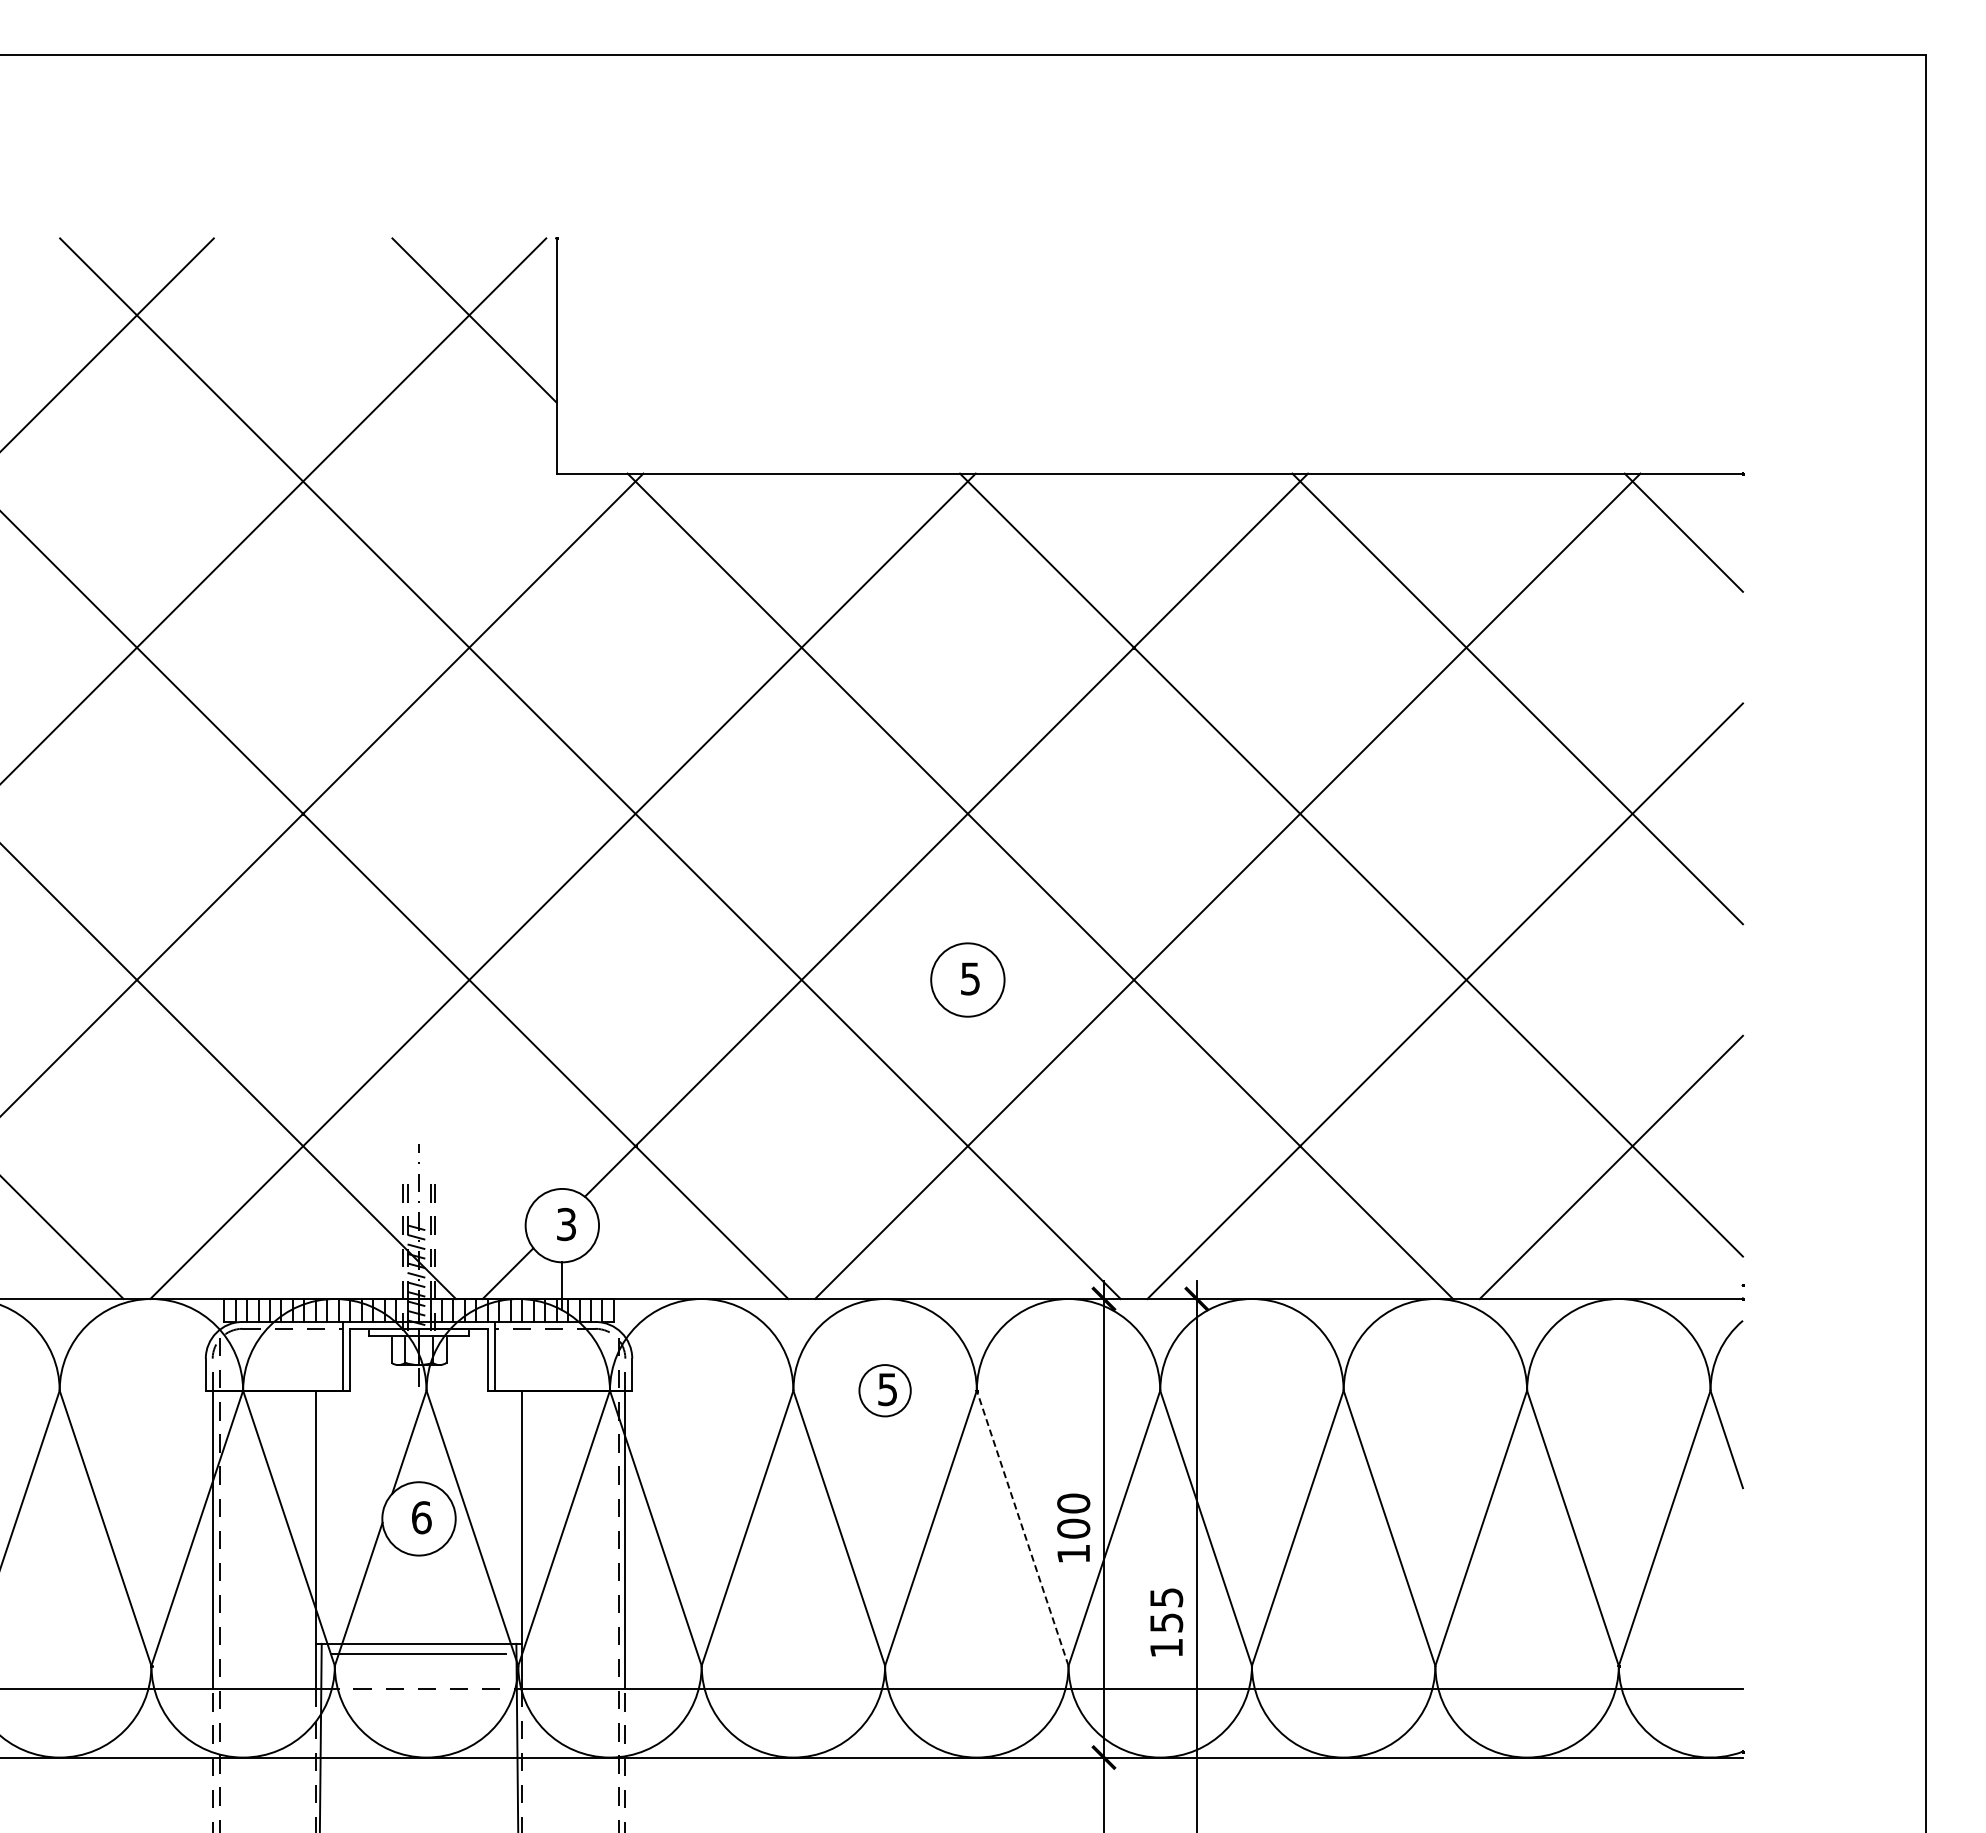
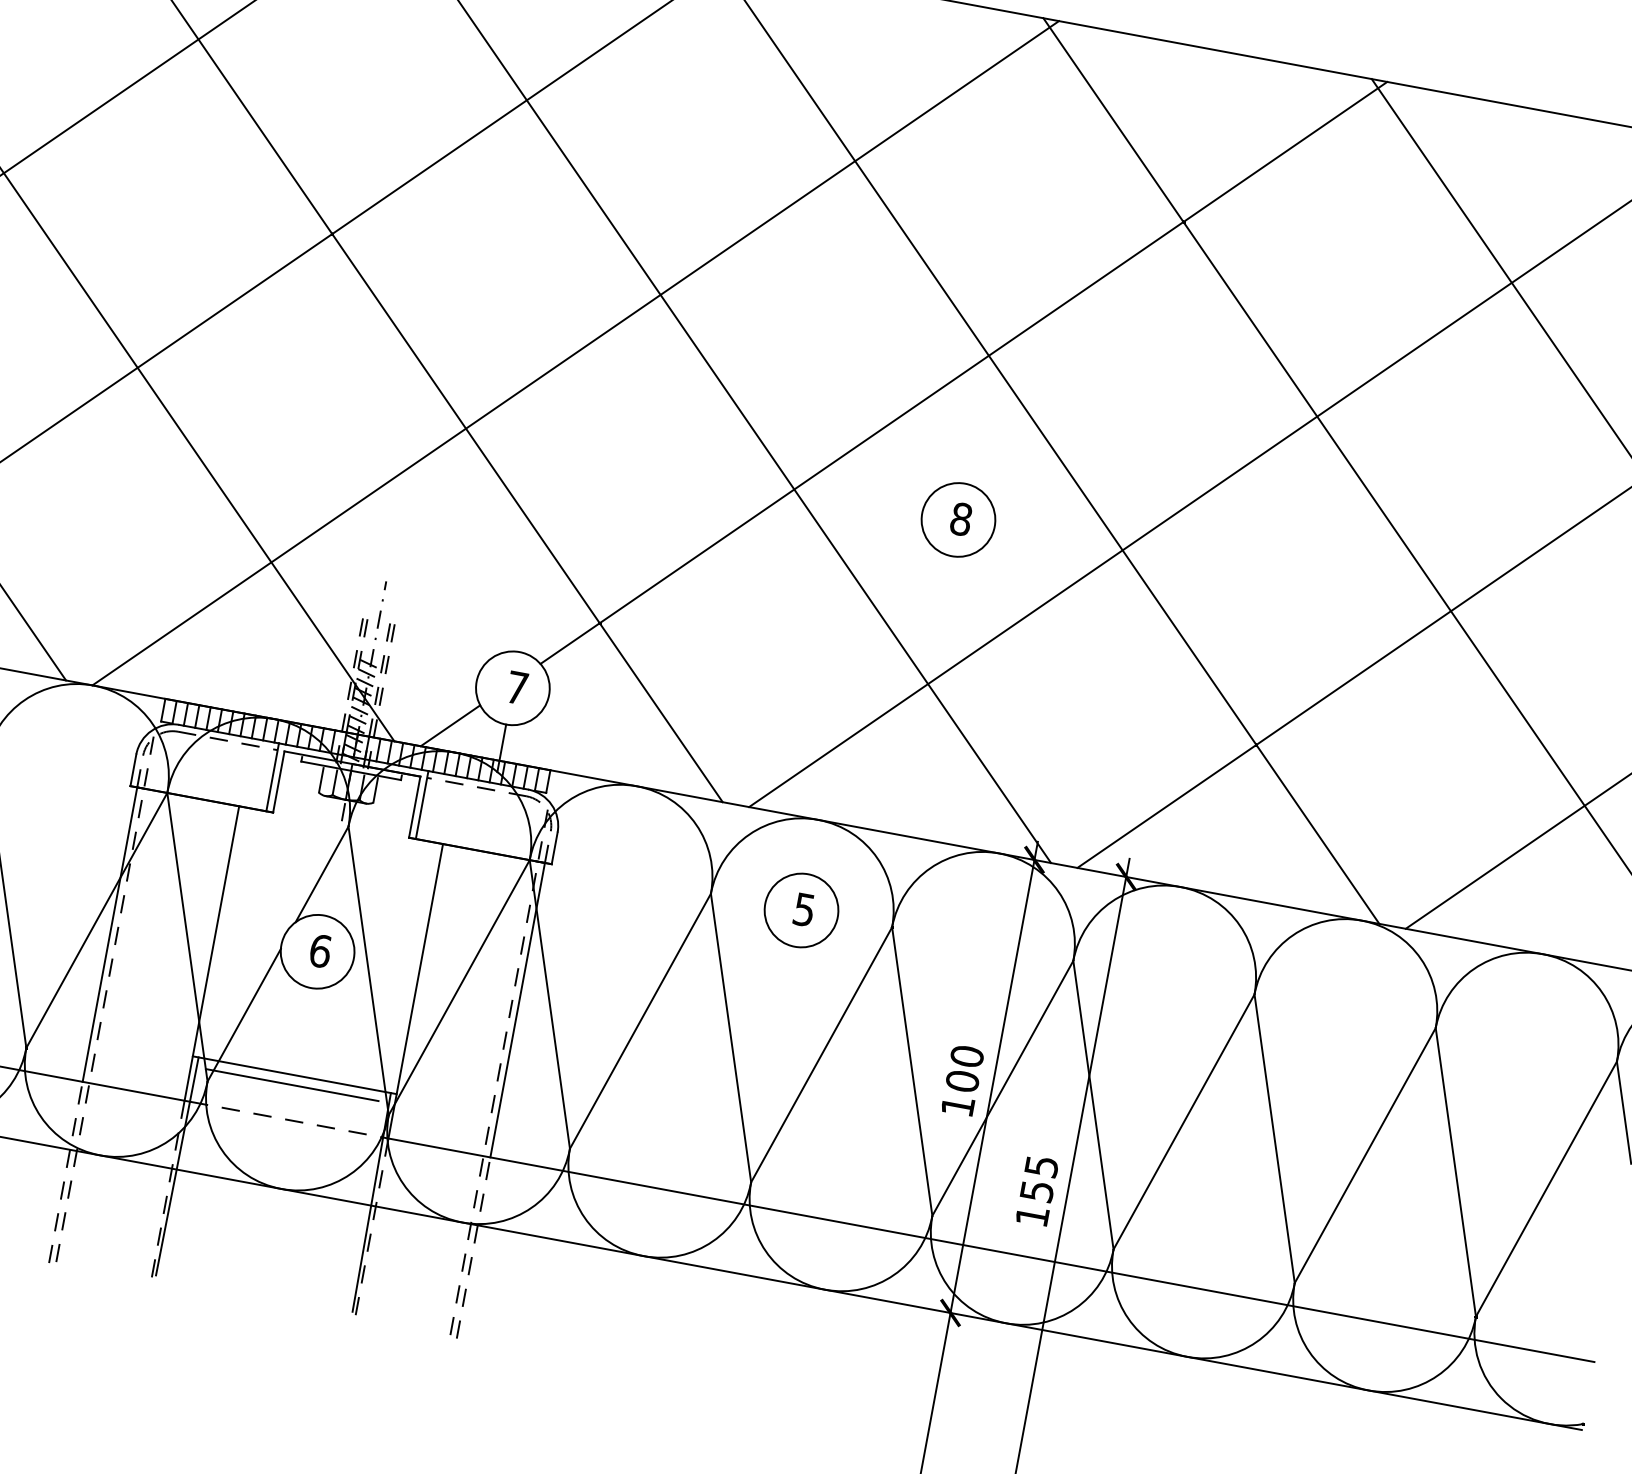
text: (970, 978) -> (961, 518), 5 -> 8
text: (566, 1224) -> (517, 687), 3 -> 7
circle: (884, 1390) -> (800, 910), size x1.43
line: (1022, 1527) -> (912, 1070), dashed -> solid

